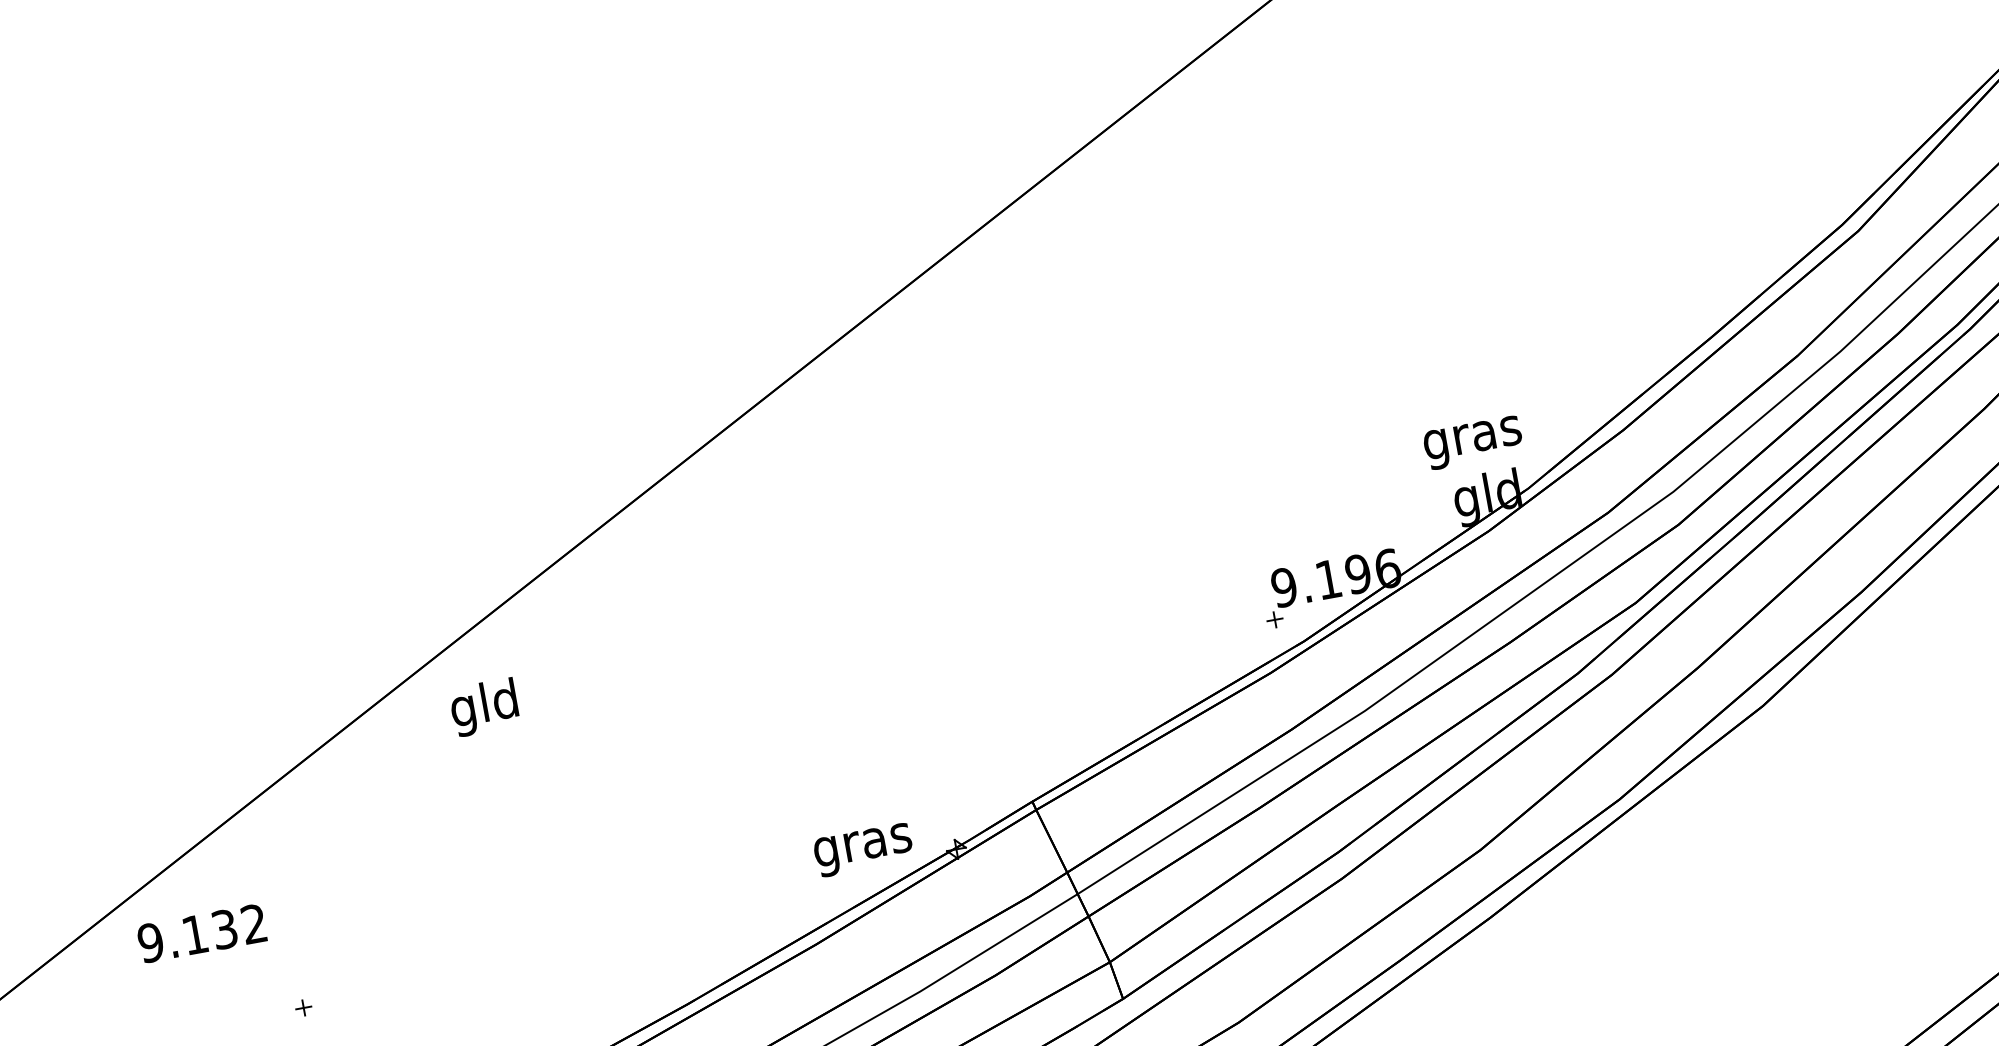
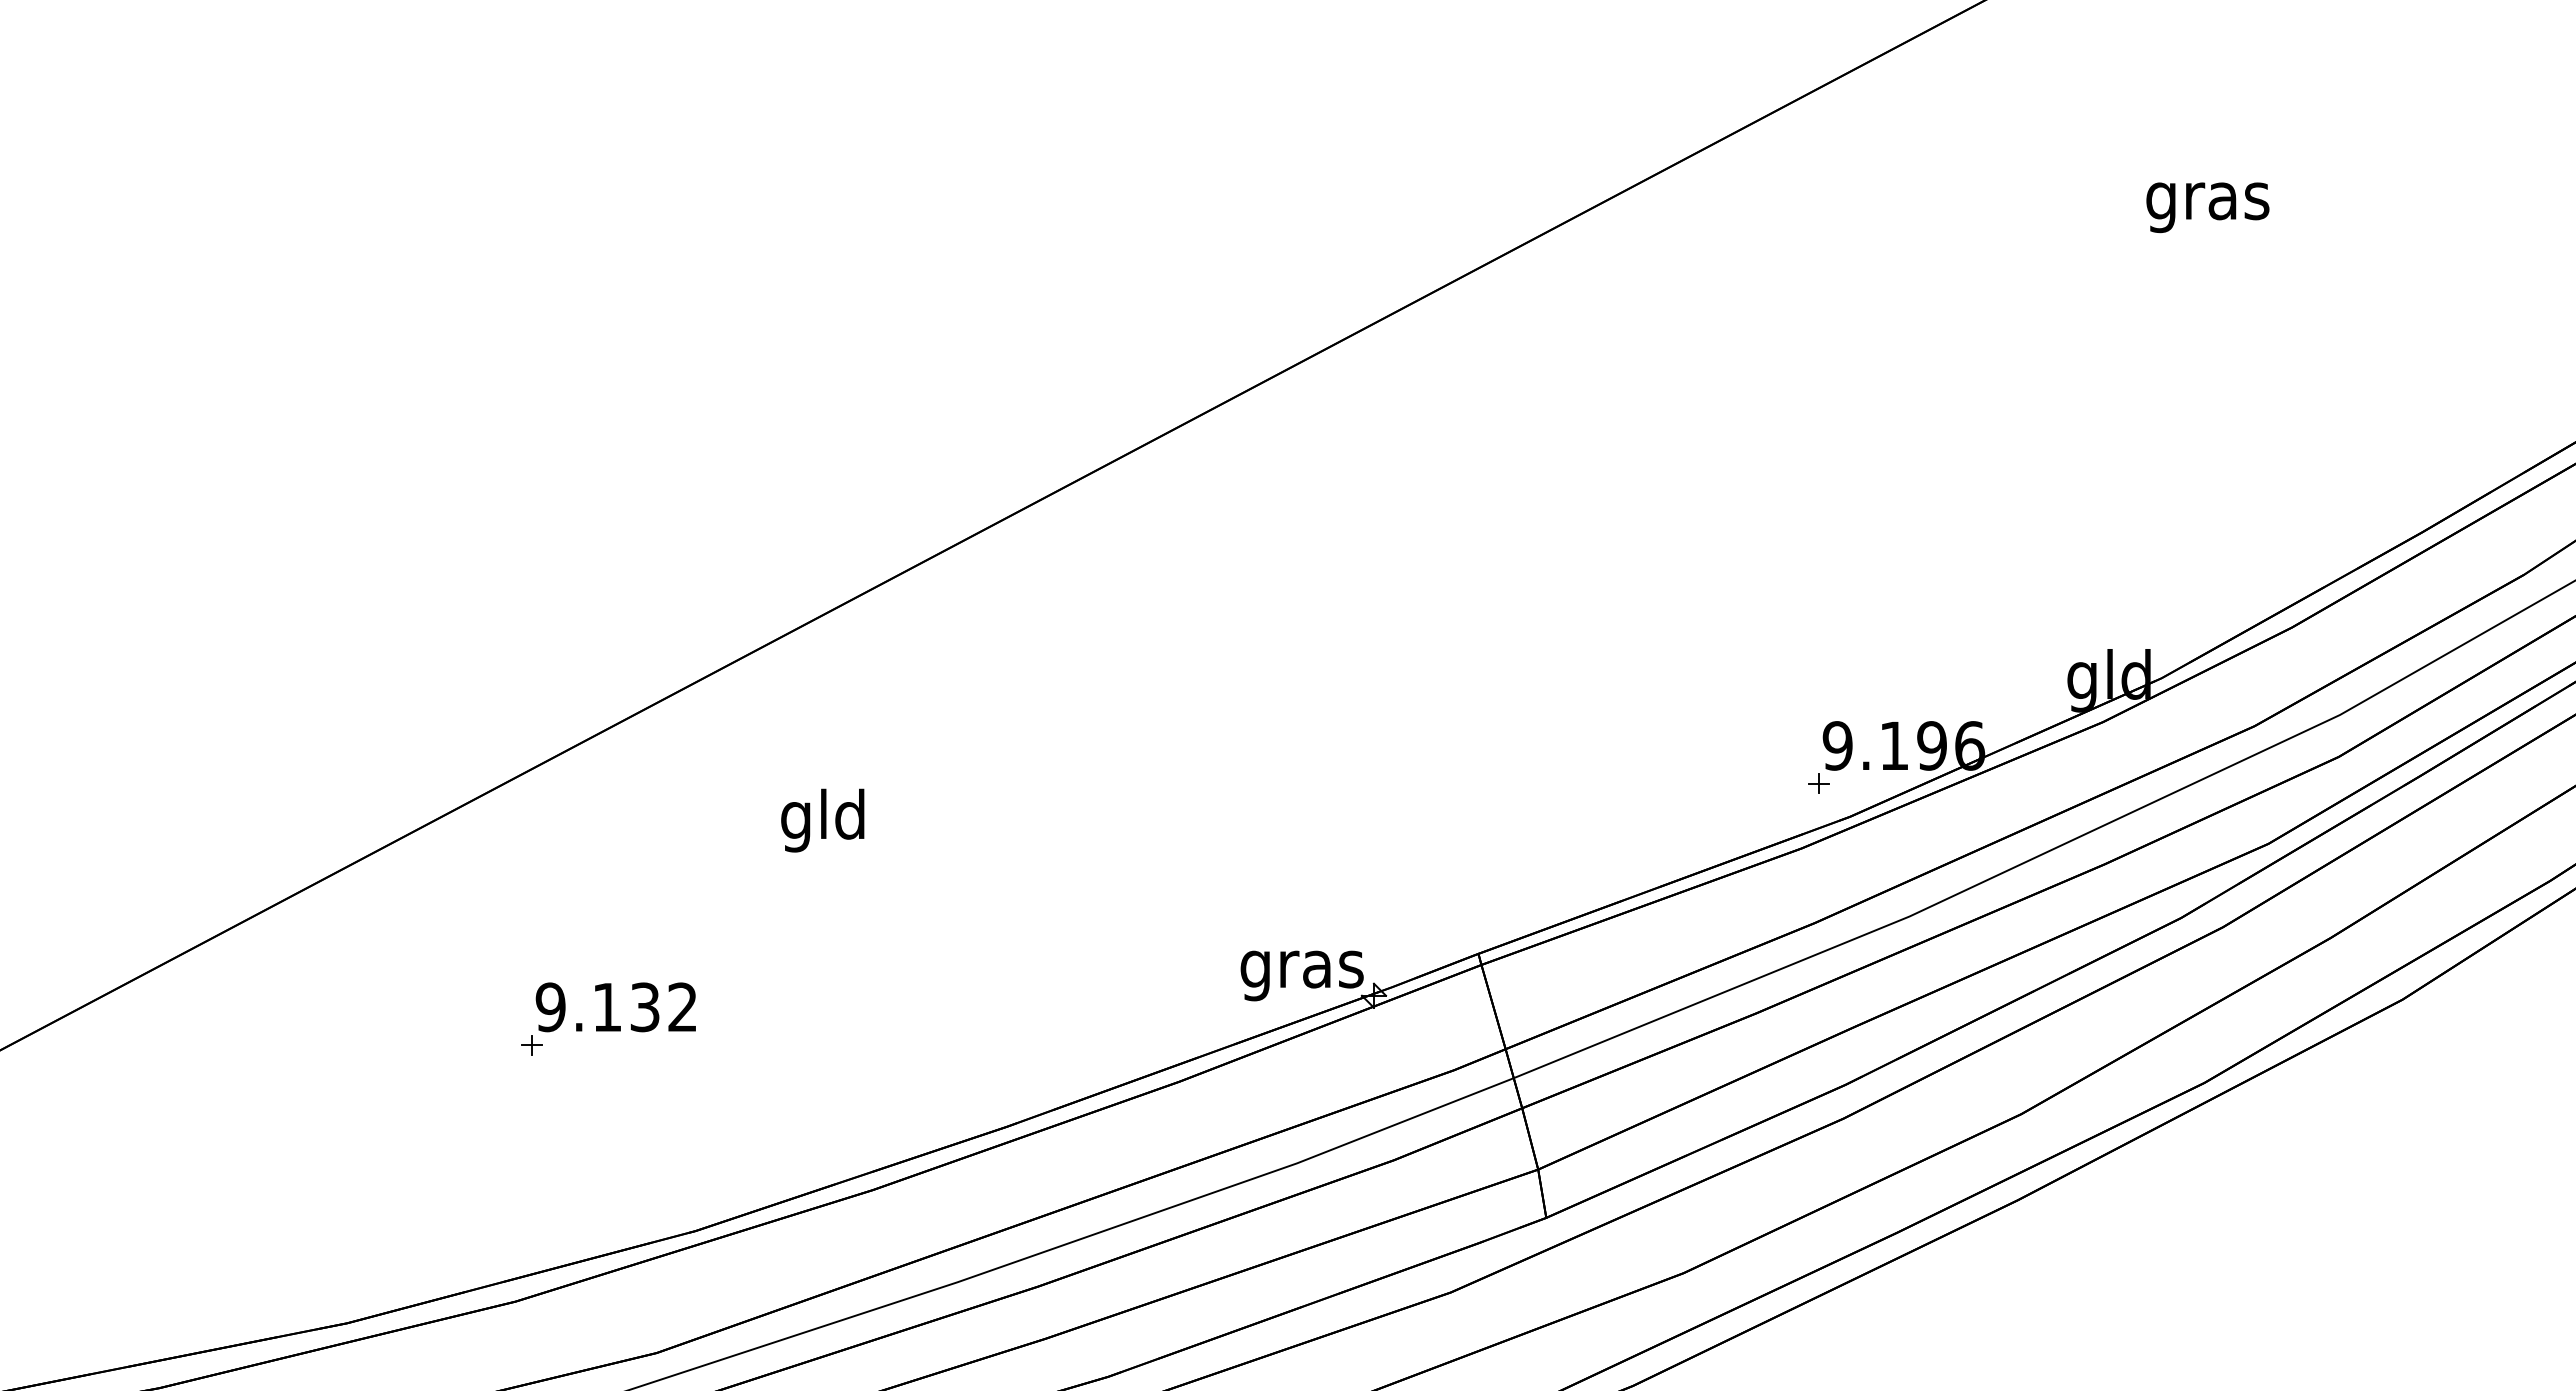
text: (1473, 442) -> (2207, 207), moved
text: (484, 707) -> (822, 820), moved
text: (863, 849) -> (1301, 975), moved
text: (201, 933) -> (615, 1007), moved

